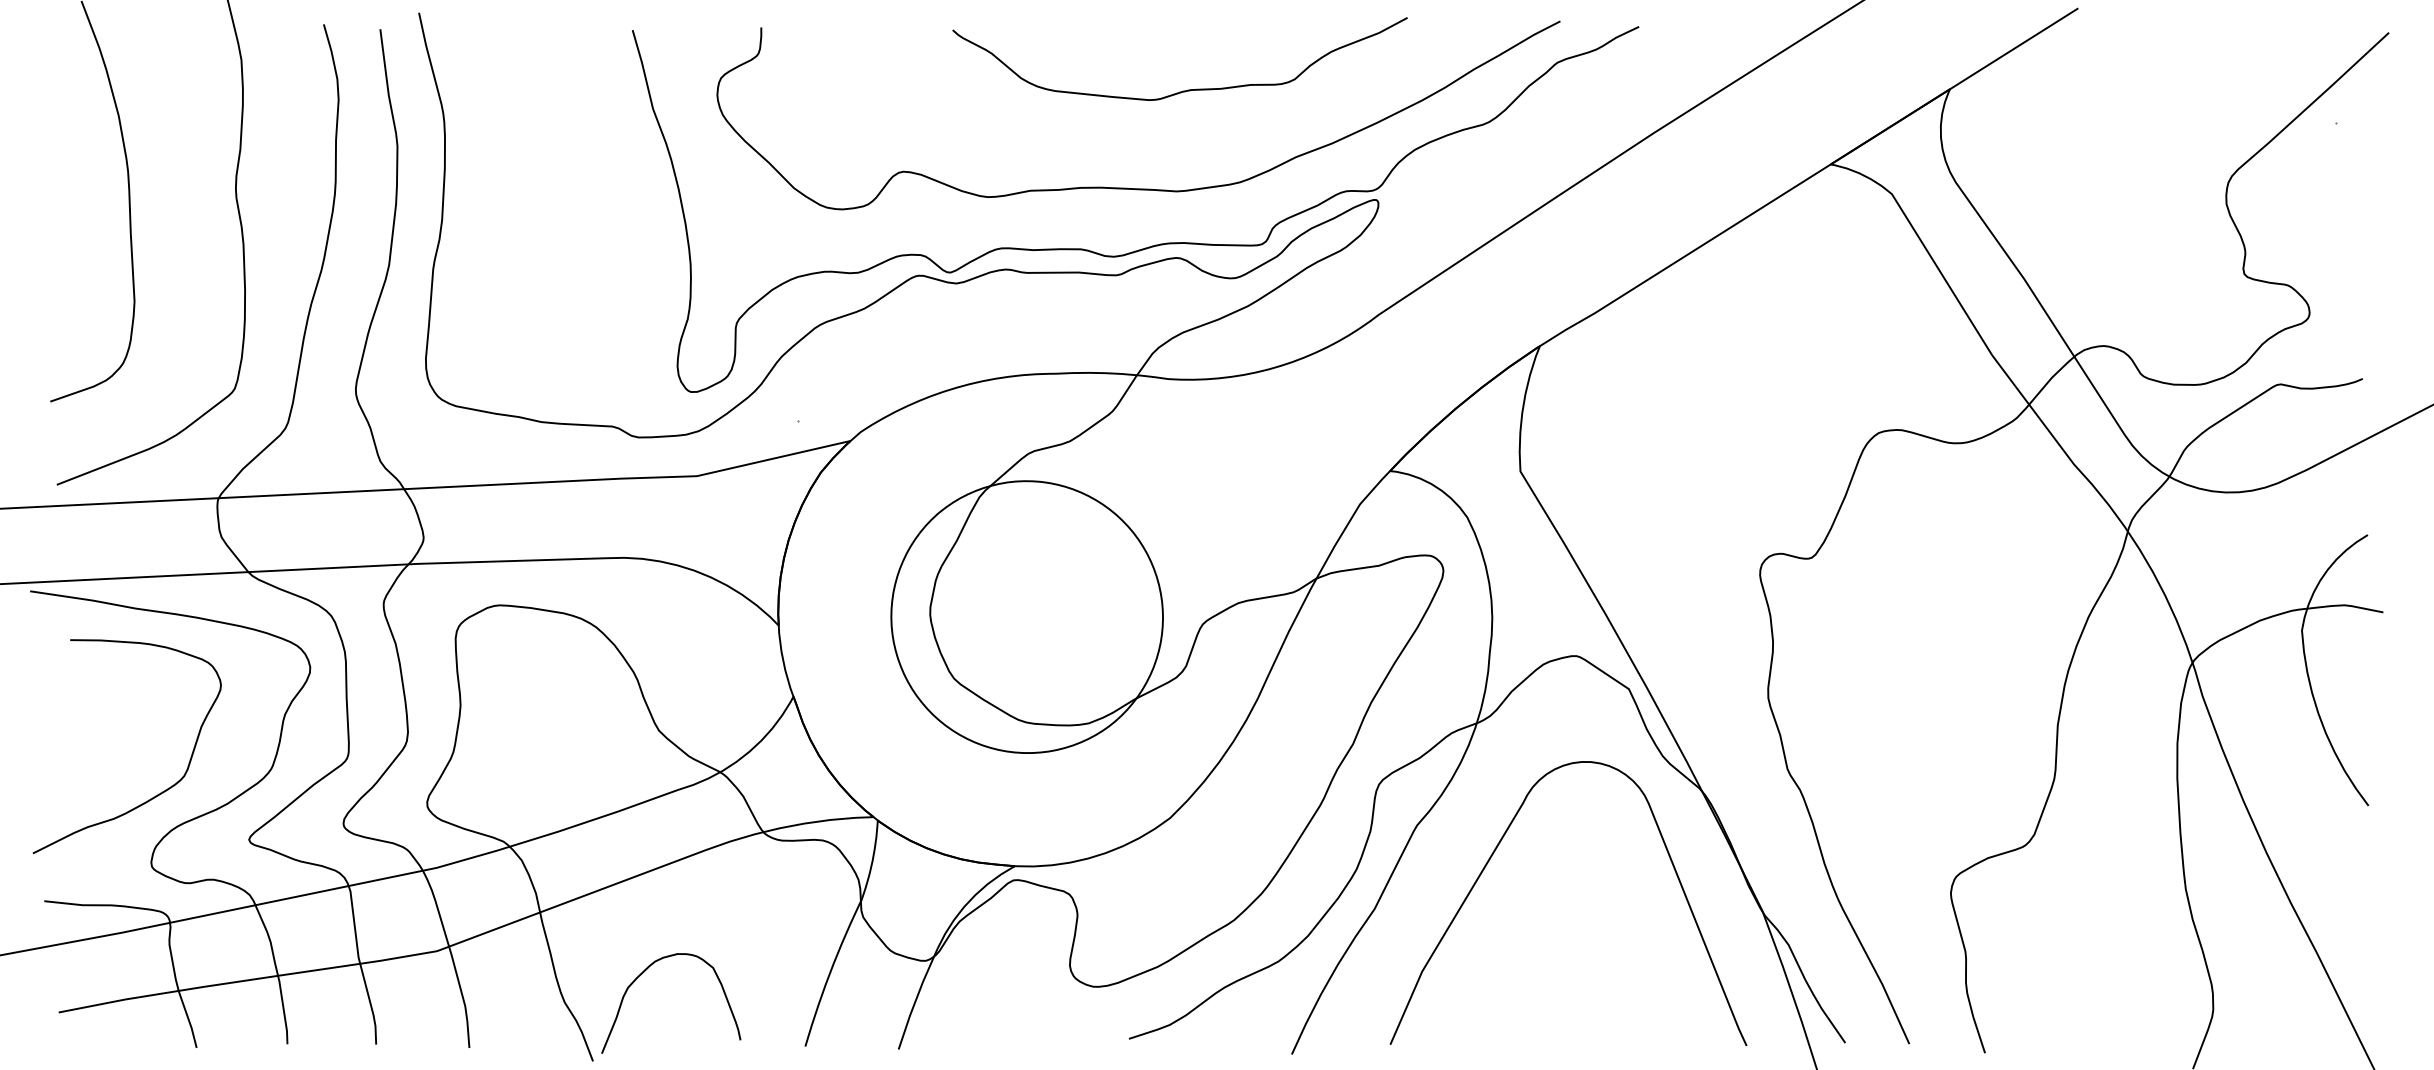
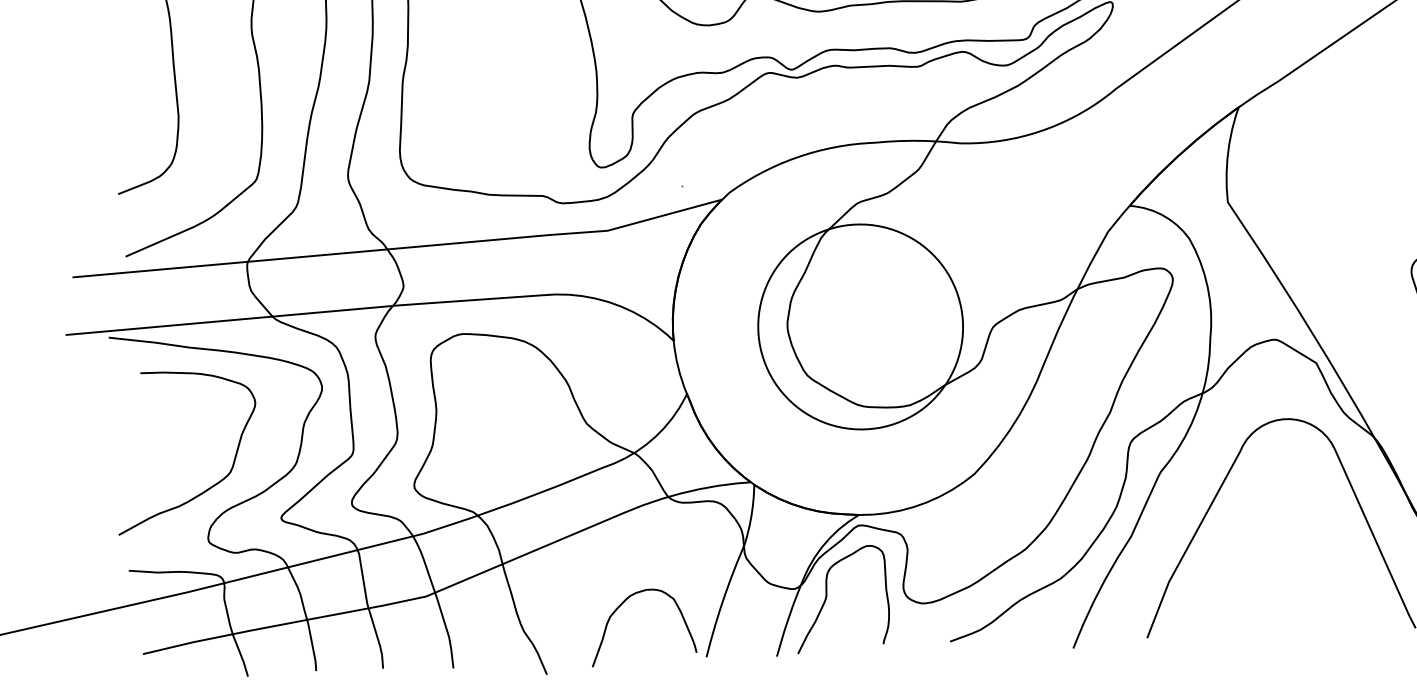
curve: (968, 972) -> (827, 596), added
curve: (642, 974) -> (620, 606), moved

